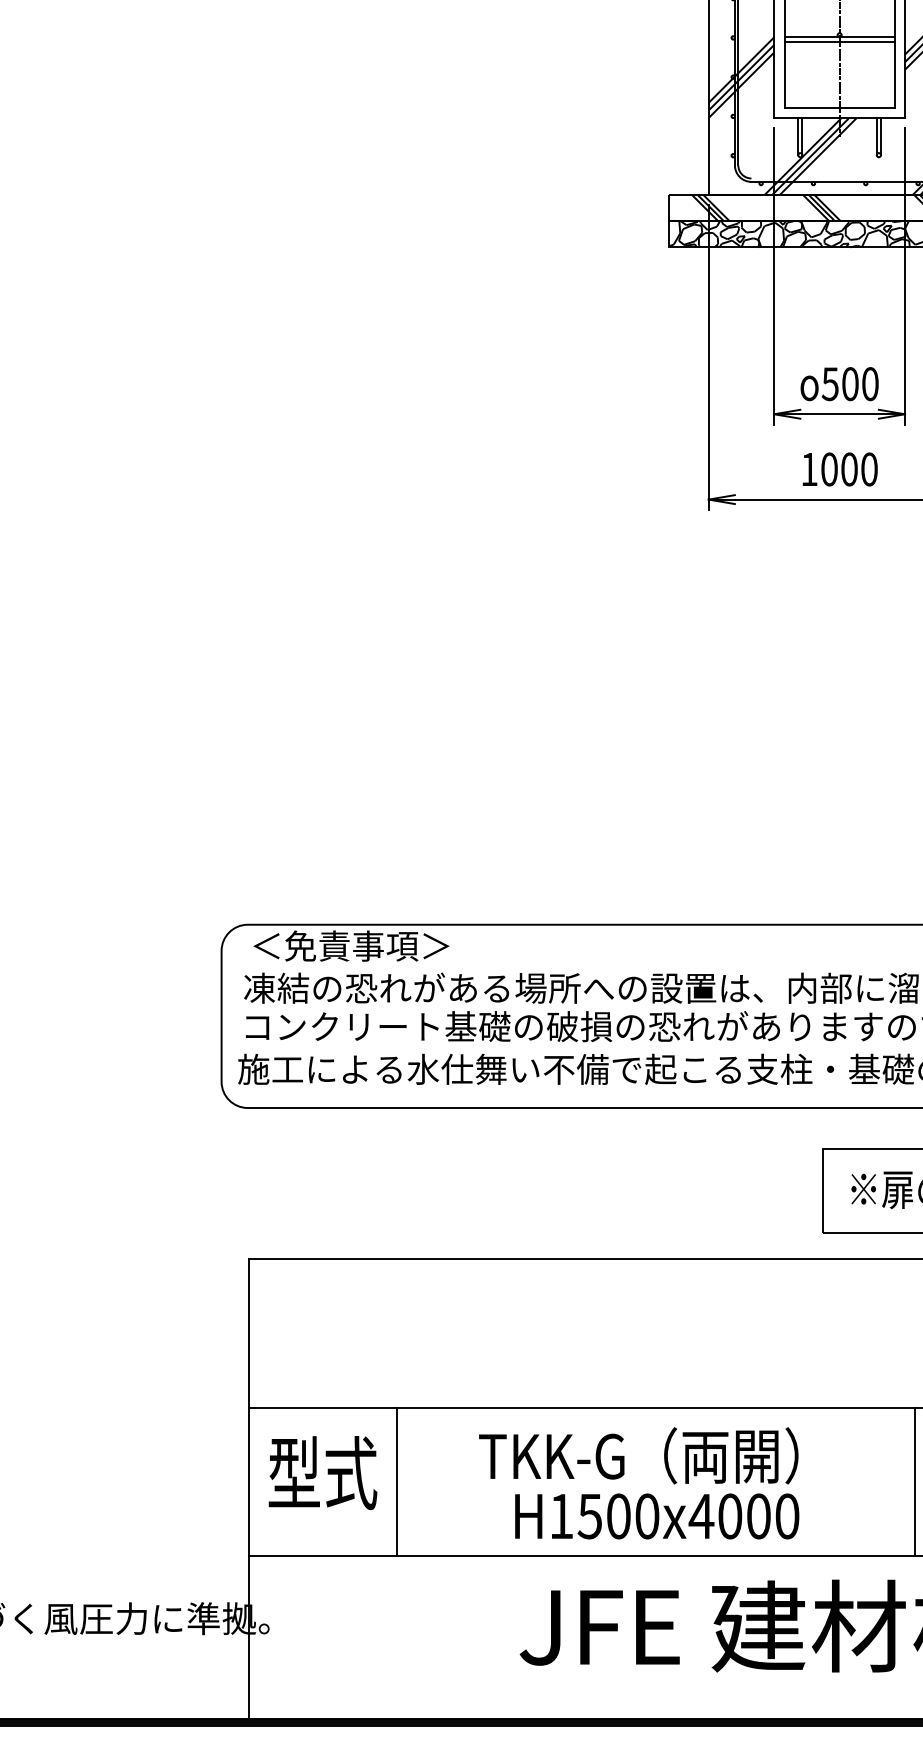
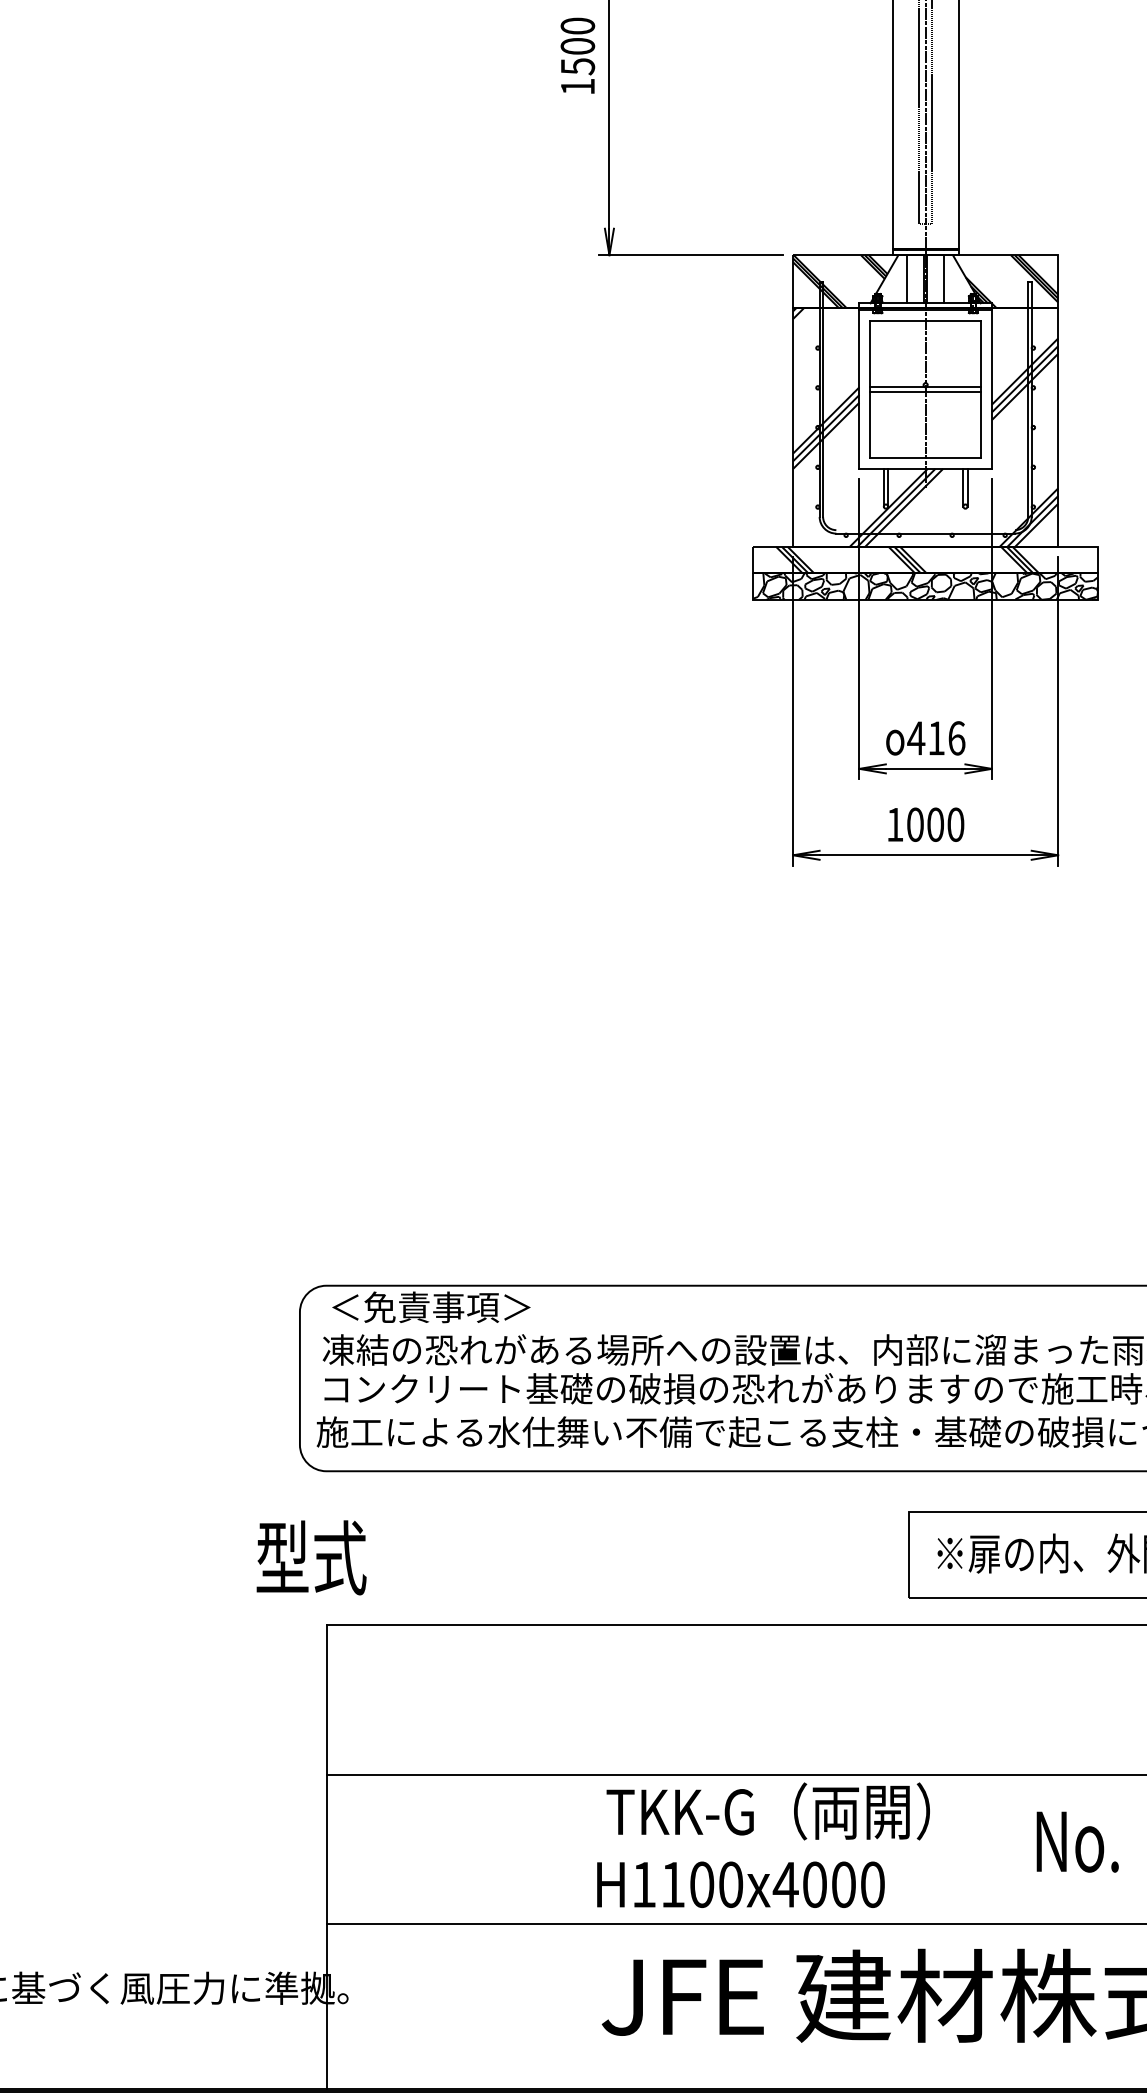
text: (850, 384) -> (936, 738), 500 -> 416
text: (637, 1455) -> (767, 1811), moved
text: (322, 1472) -> (311, 1557), moved
line: (396, 1481) -> (477, 1849), removed
line: (915, 1481) -> (1002, 1849), removed
text: (589, 1517) -> (672, 1885), H1500x4000 -> H1100x4000

